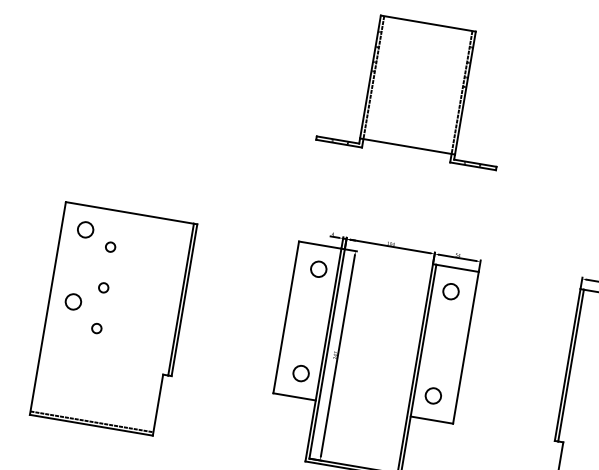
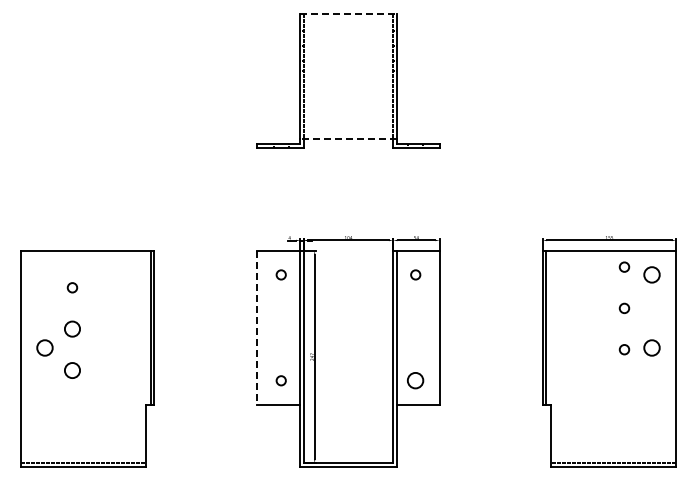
line: (428, 23) -> (348, 14), solid -> dashed
line: (407, 146) -> (348, 139), solid -> dashed
circle: (85, 229) -> (44, 274), removed
circle: (317, 268) -> (280, 274), size x0.6
circle: (103, 287) -> (72, 328), size x1.6
circle: (451, 291) -> (415, 274), size x0.6
line: (286, 317) -> (257, 327), solid -> dashed
circle: (96, 327) -> (72, 369), size x1.6
circle: (300, 373) -> (280, 380), size x0.6

